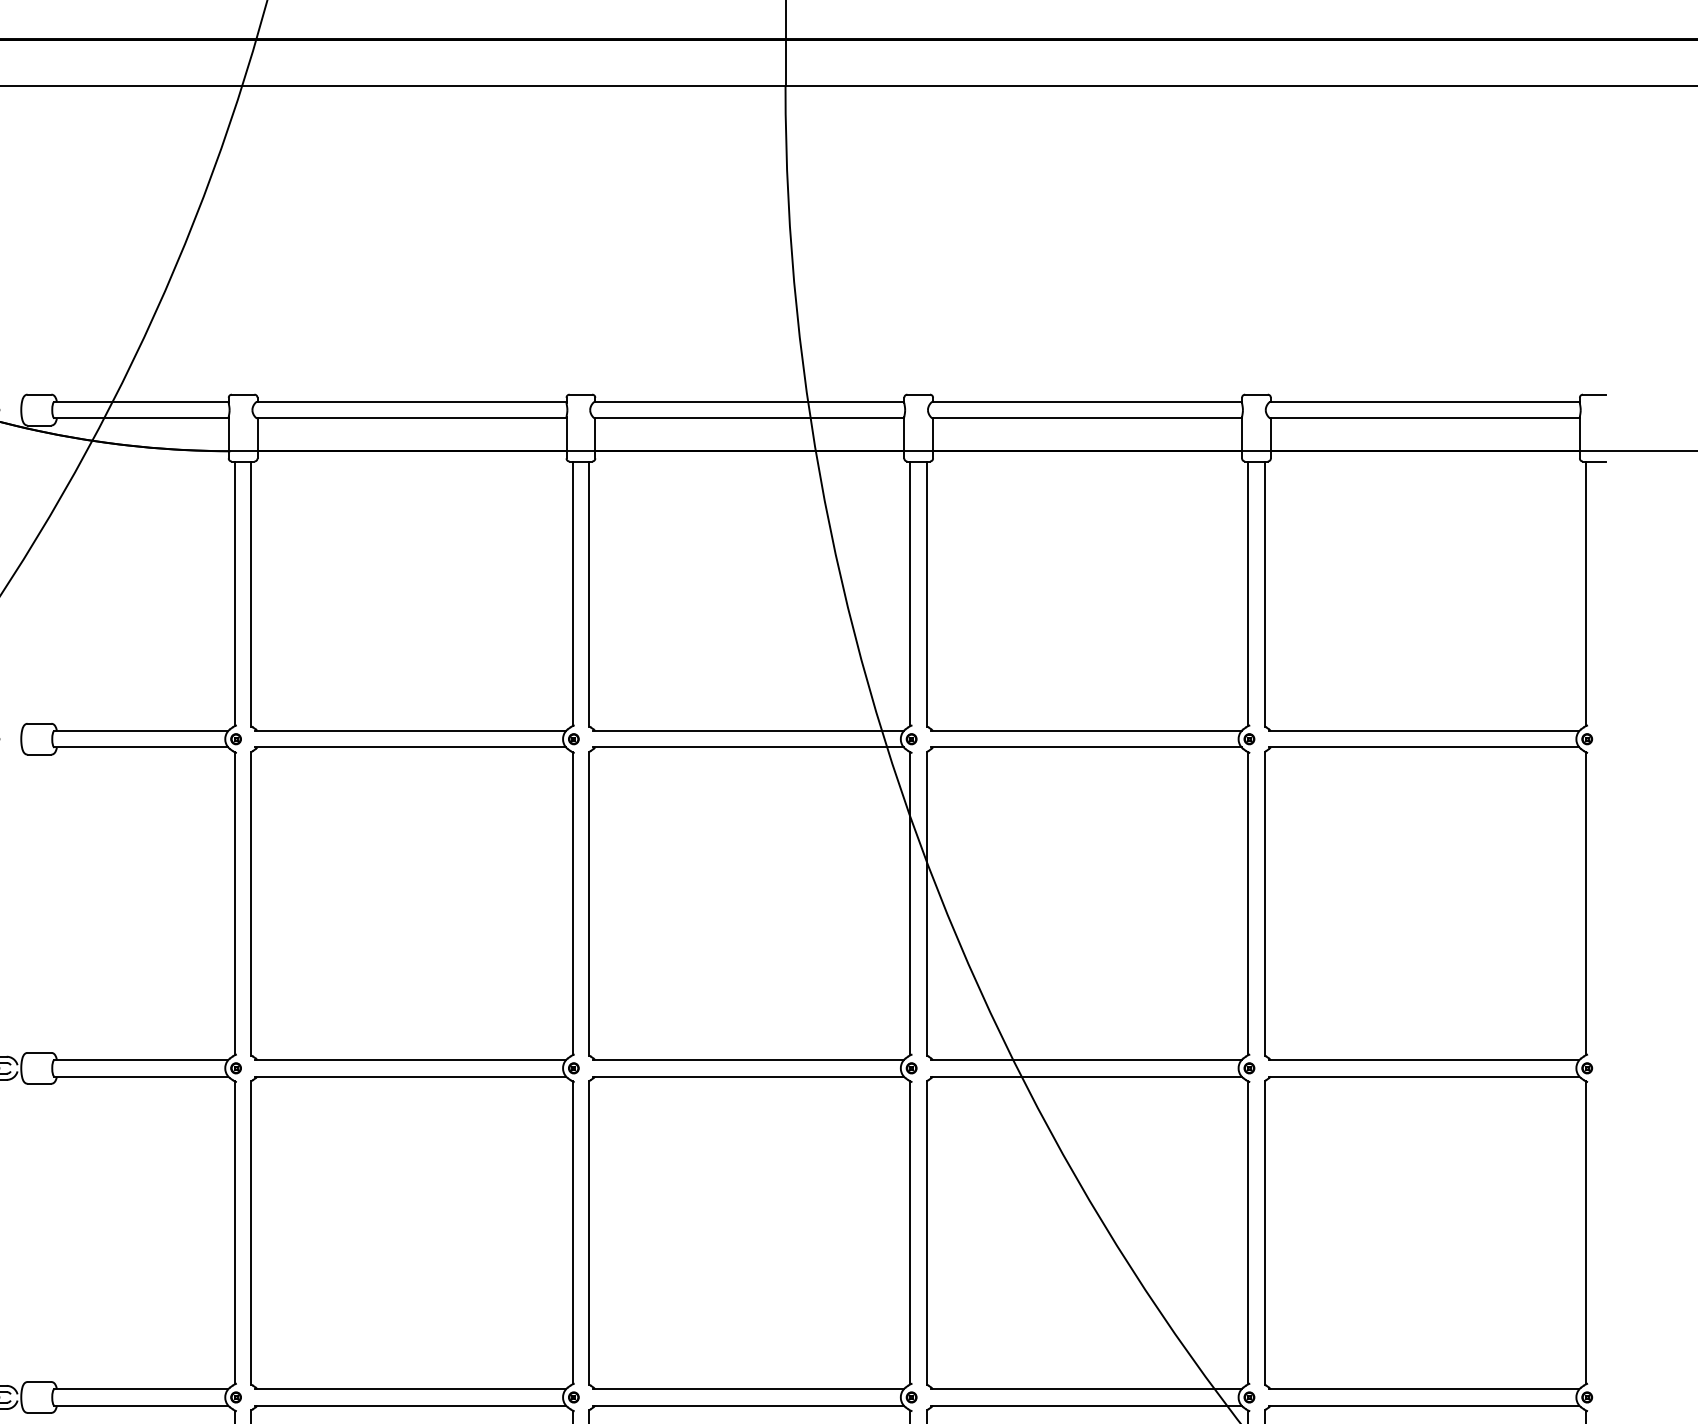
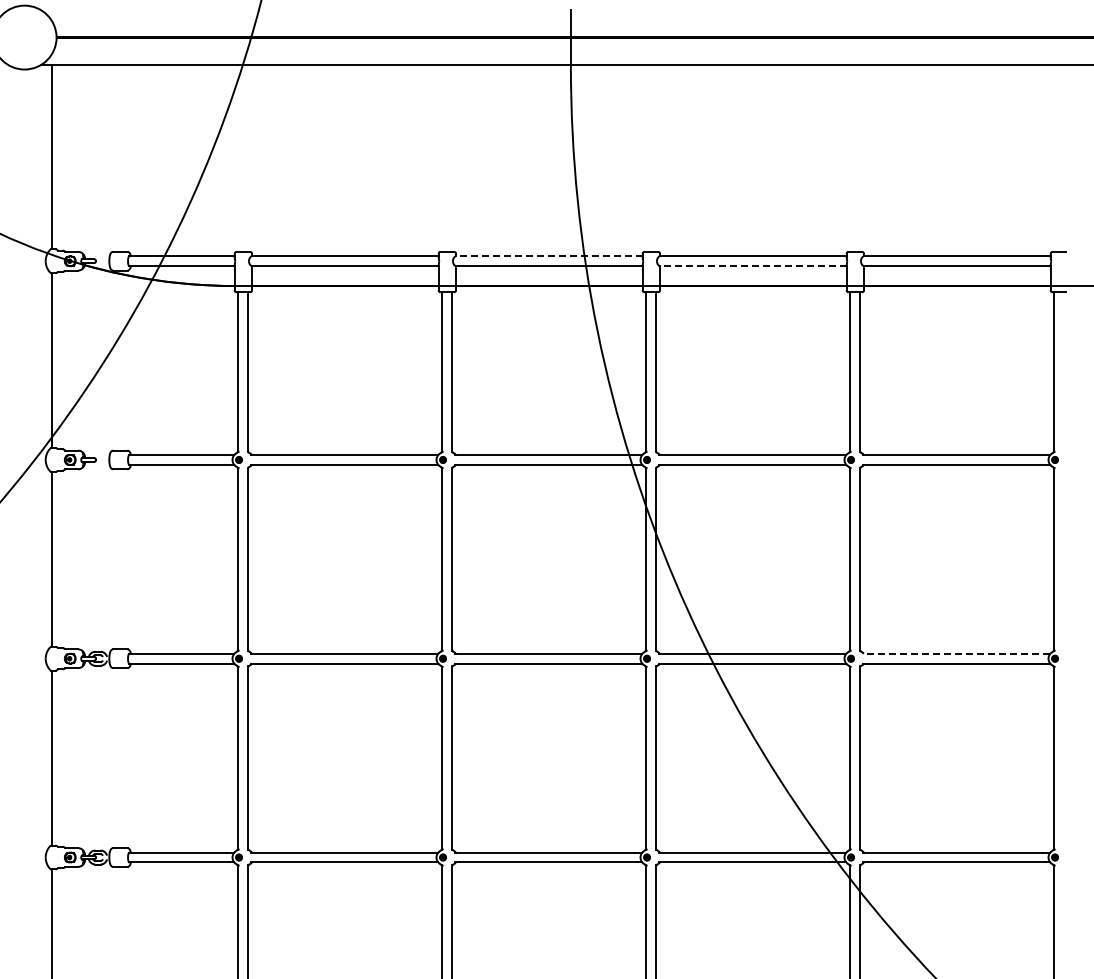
line: (748, 402) -> (548, 256), solid -> dashed
line: (1086, 418) -> (752, 266), solid -> dashed
line: (1424, 1059) -> (956, 653), solid -> dashed

